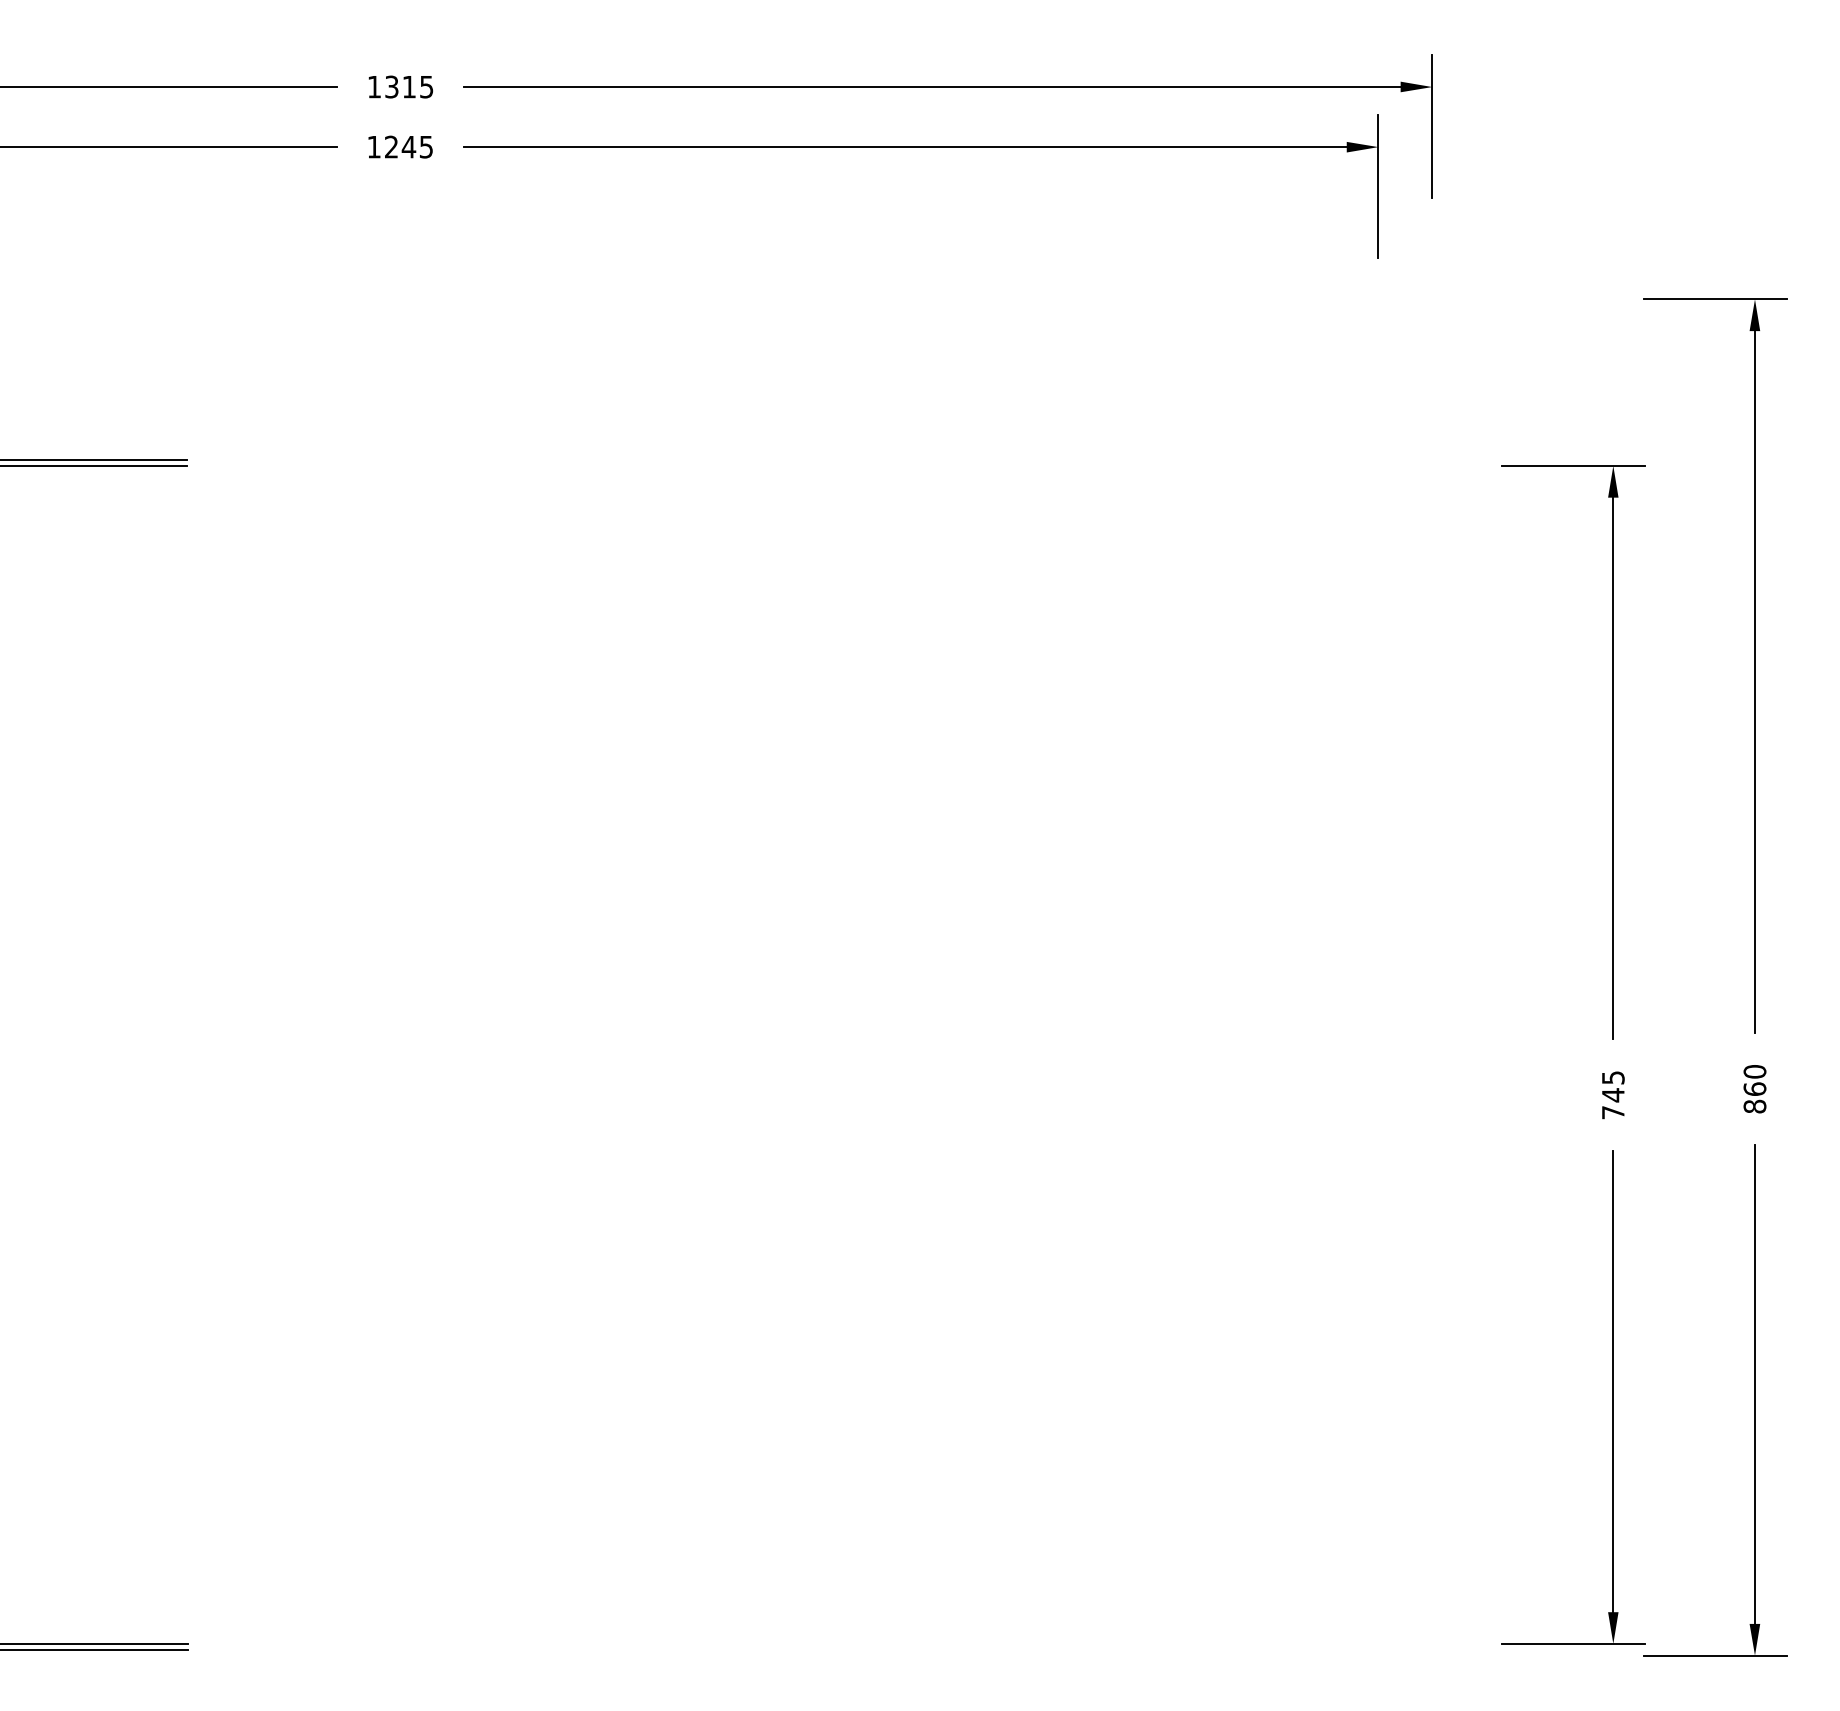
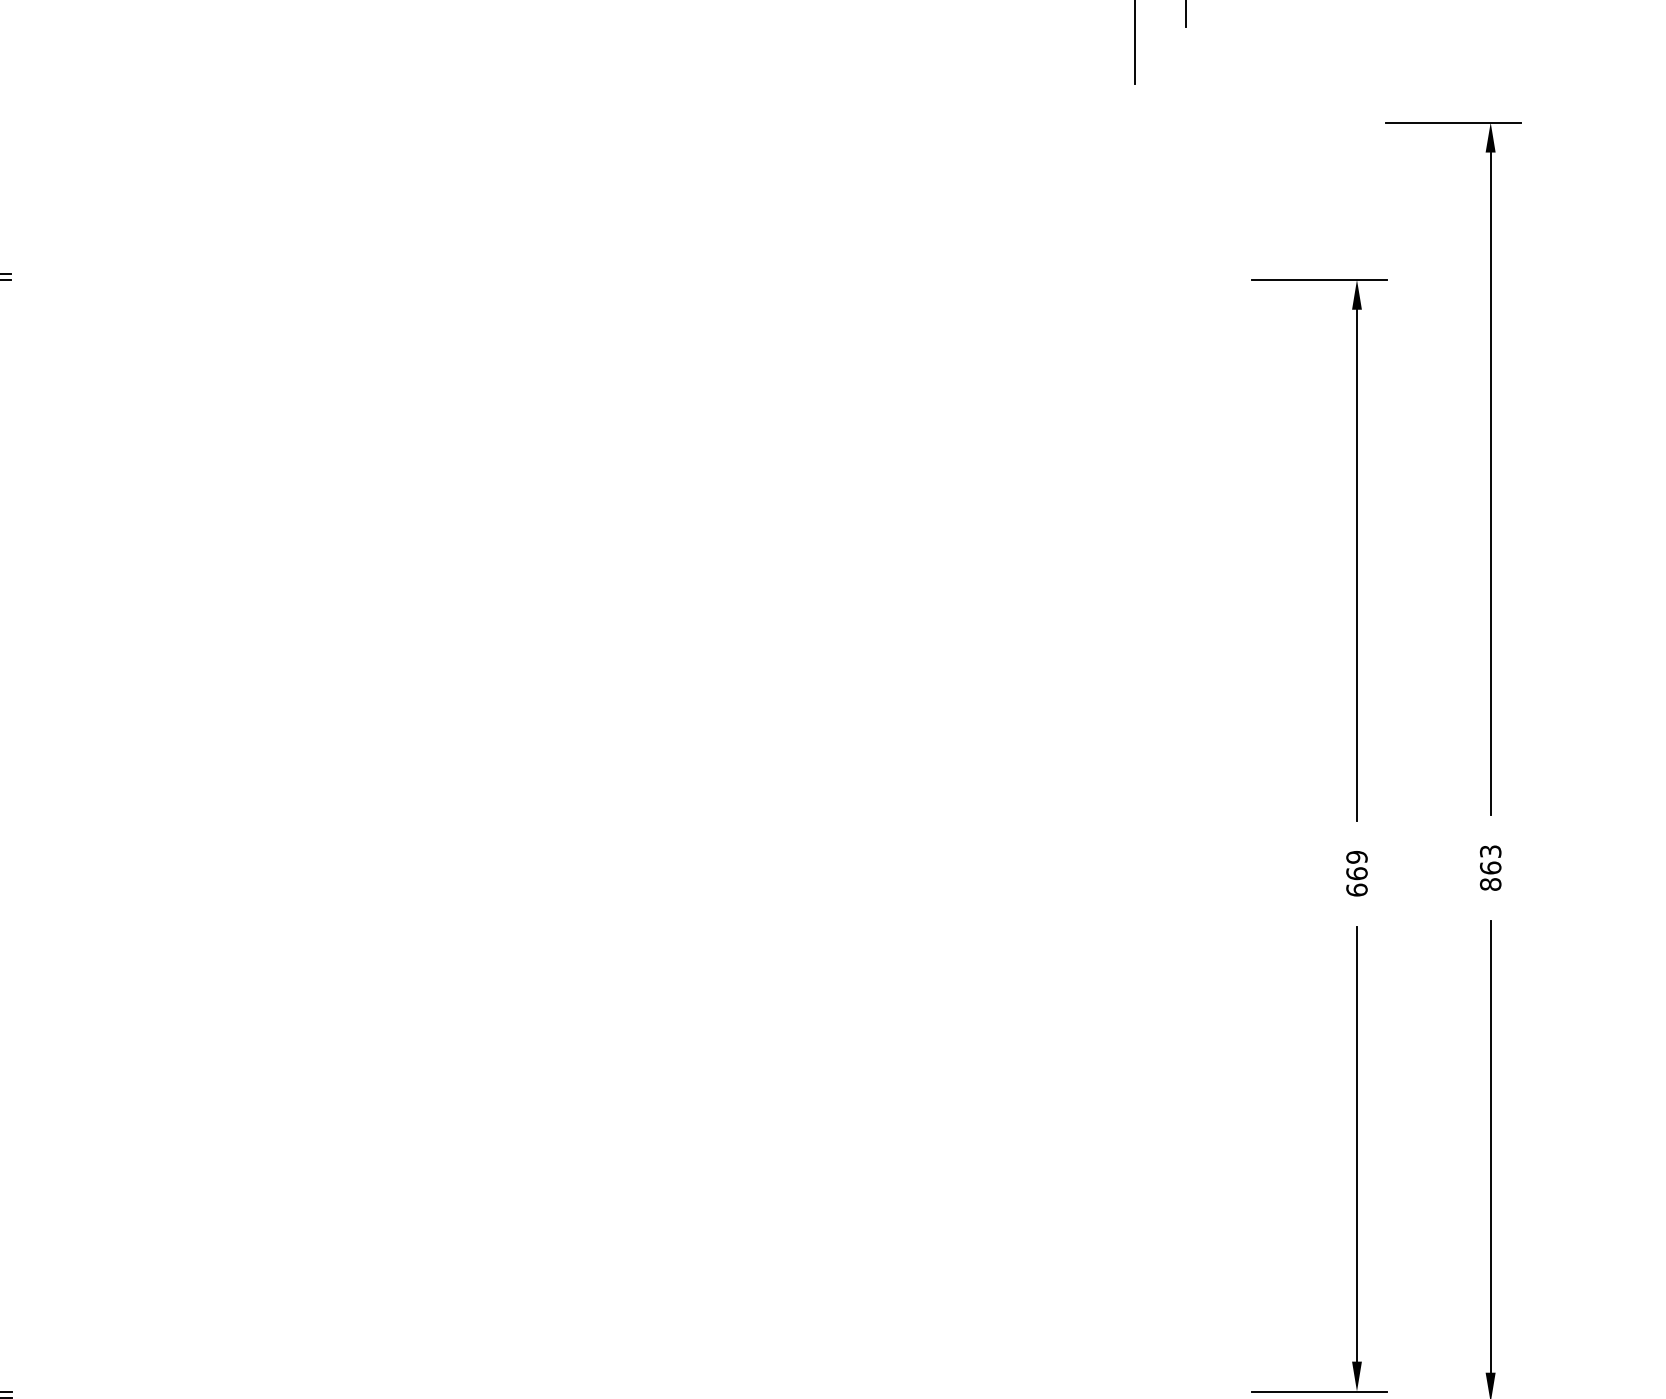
text: (1754, 1071) -> (1490, 851), 860 -> 863
text: (1612, 1095) -> (1356, 873), 745 -> 669

